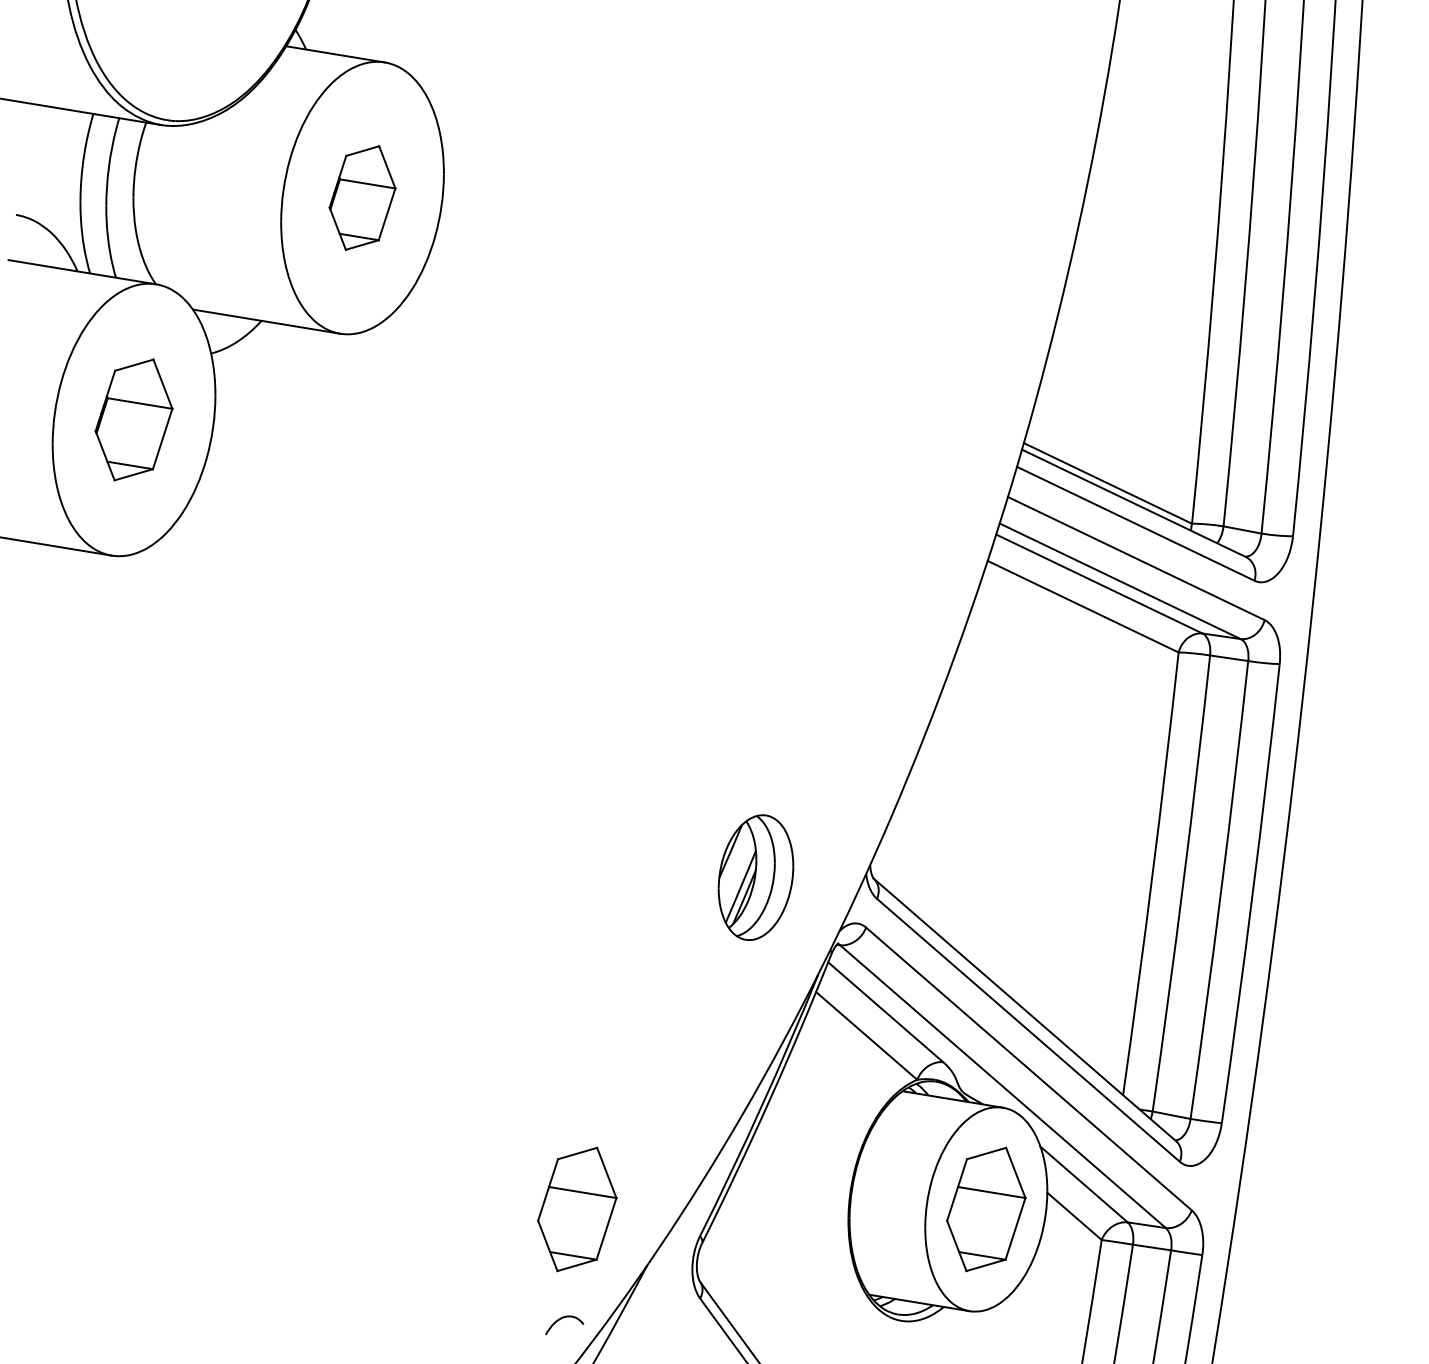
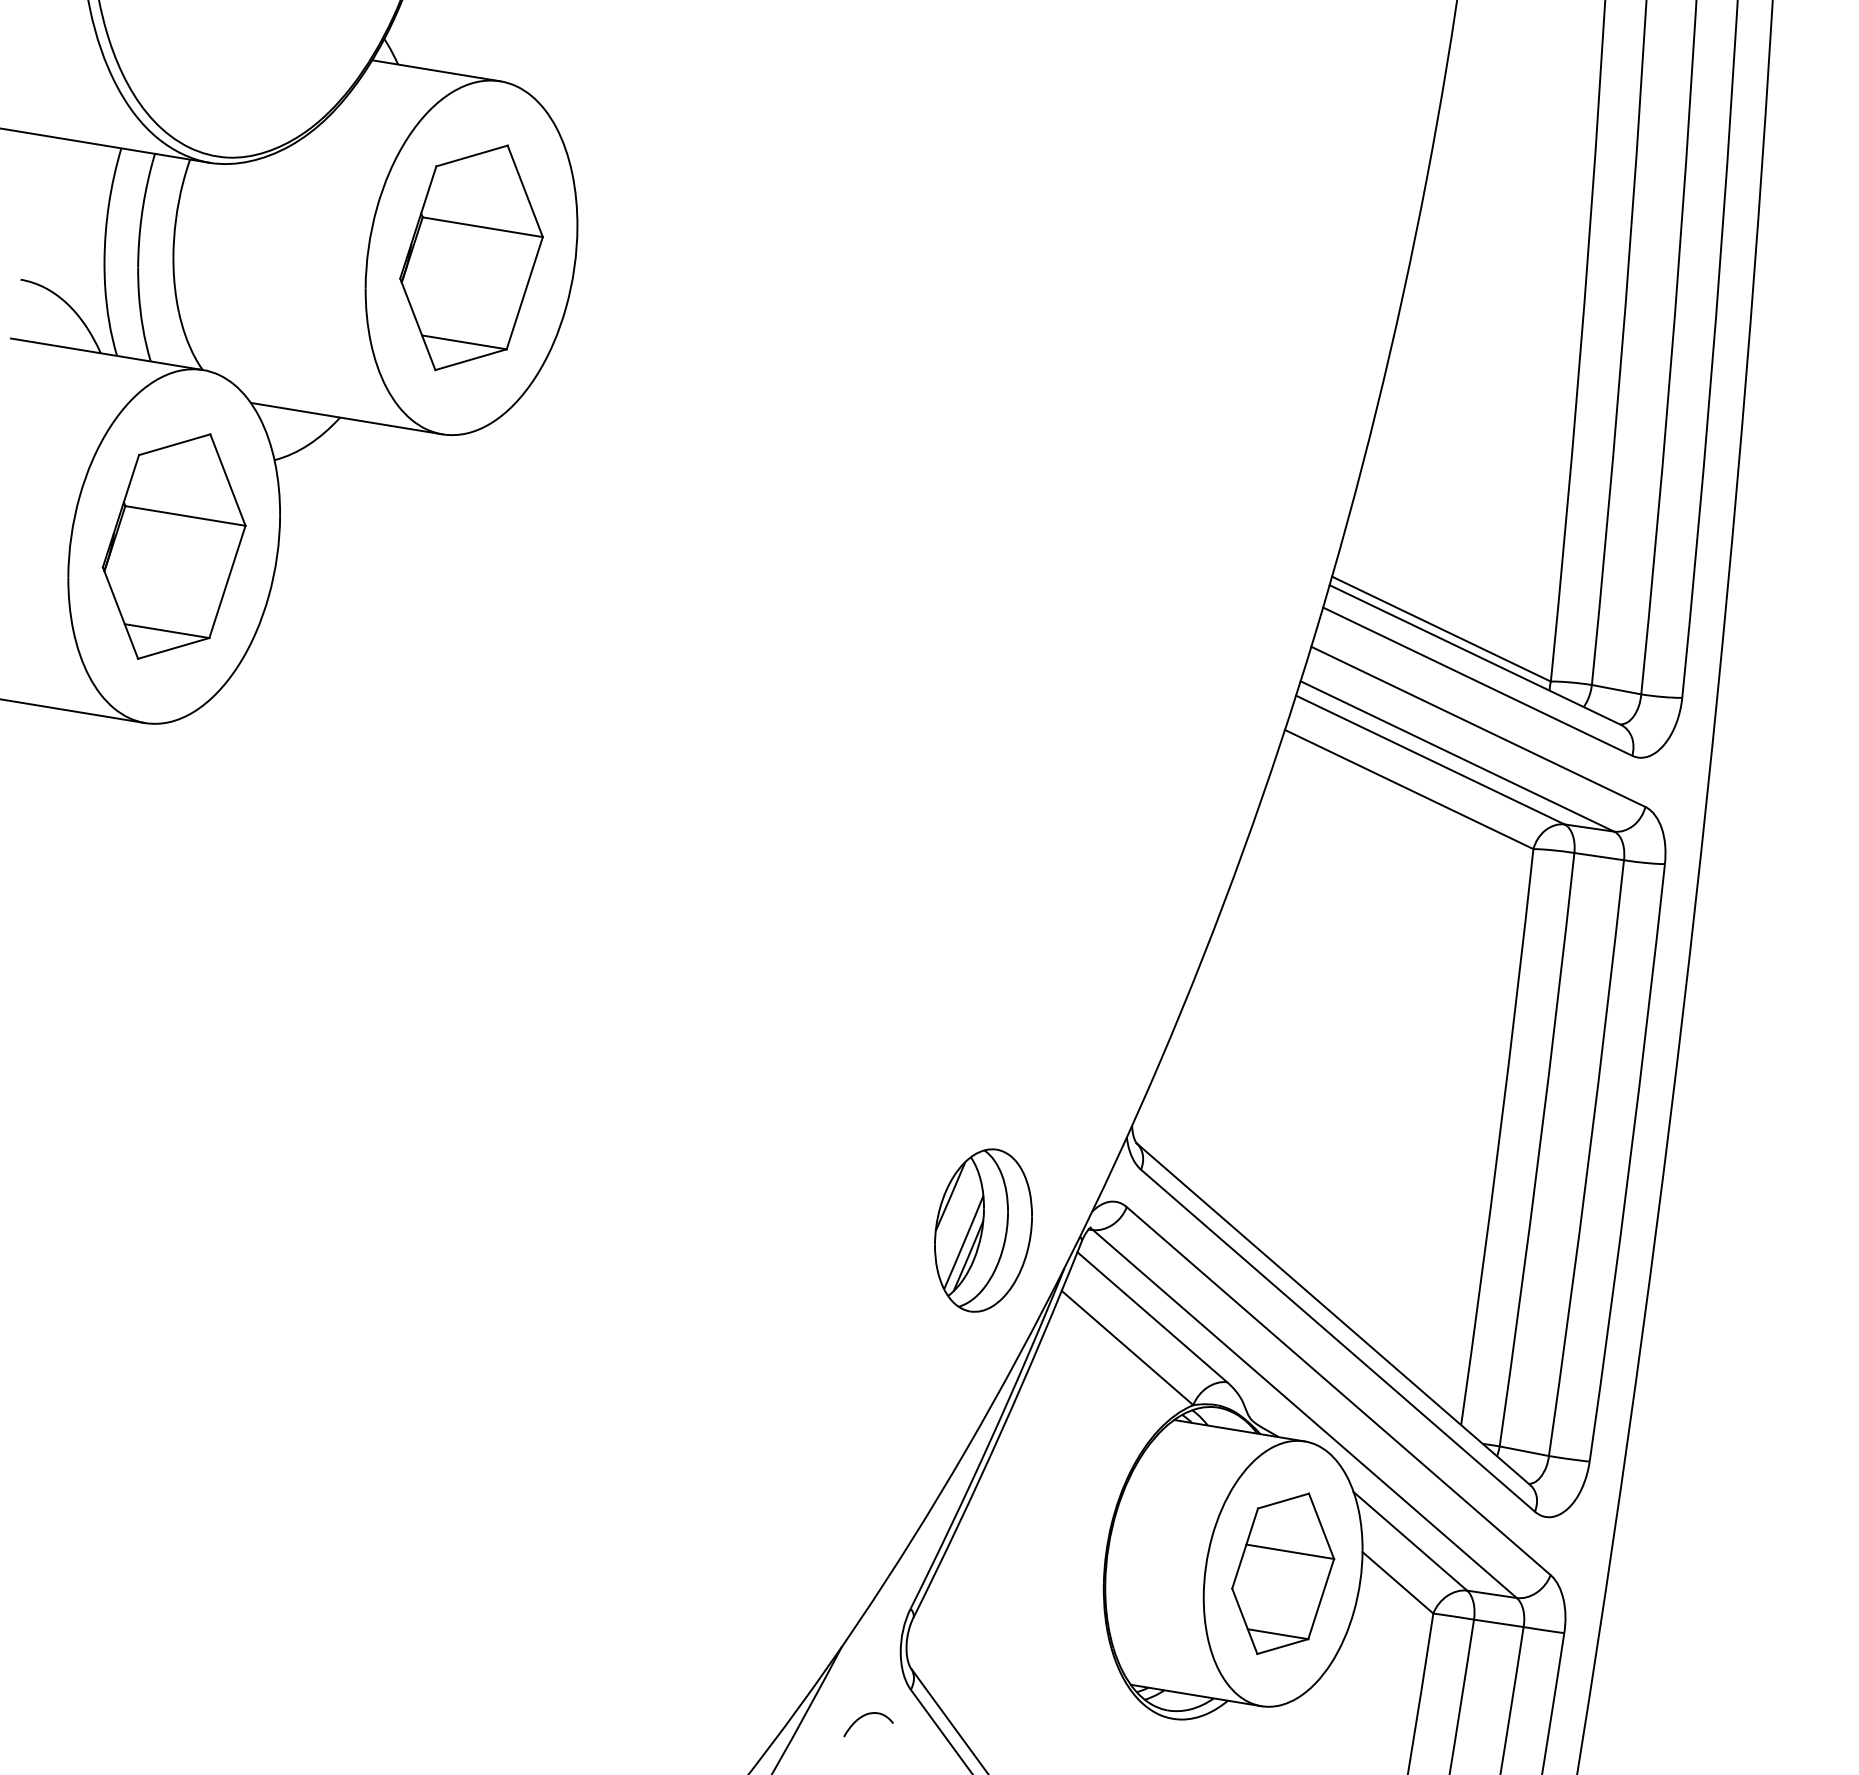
part: (362, 197) -> (471, 257), size x1.67
part: (133, 419) -> (173, 545), size x1.43
part: (755, 877) -> (982, 1230), moved
part: (577, 1209) -> (751, 1573), removed
curve: (561, 1319) -> (864, 1717), moved

